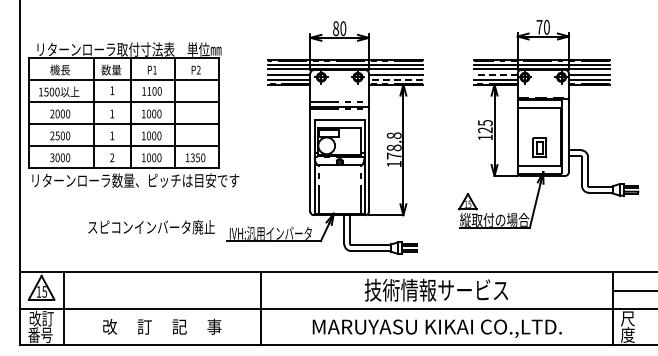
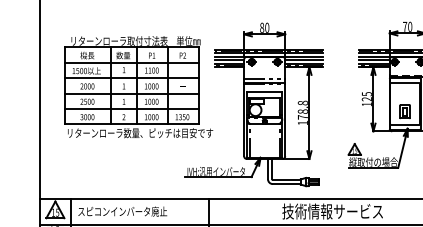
line: (495, 74) -> (374, 60), dashed -> solid
line: (395, 79) -> (303, 63), dashed -> solid
part: (133, 114) -> (138, 86), moved
text: (151, 227) -> (122, 211), moved

